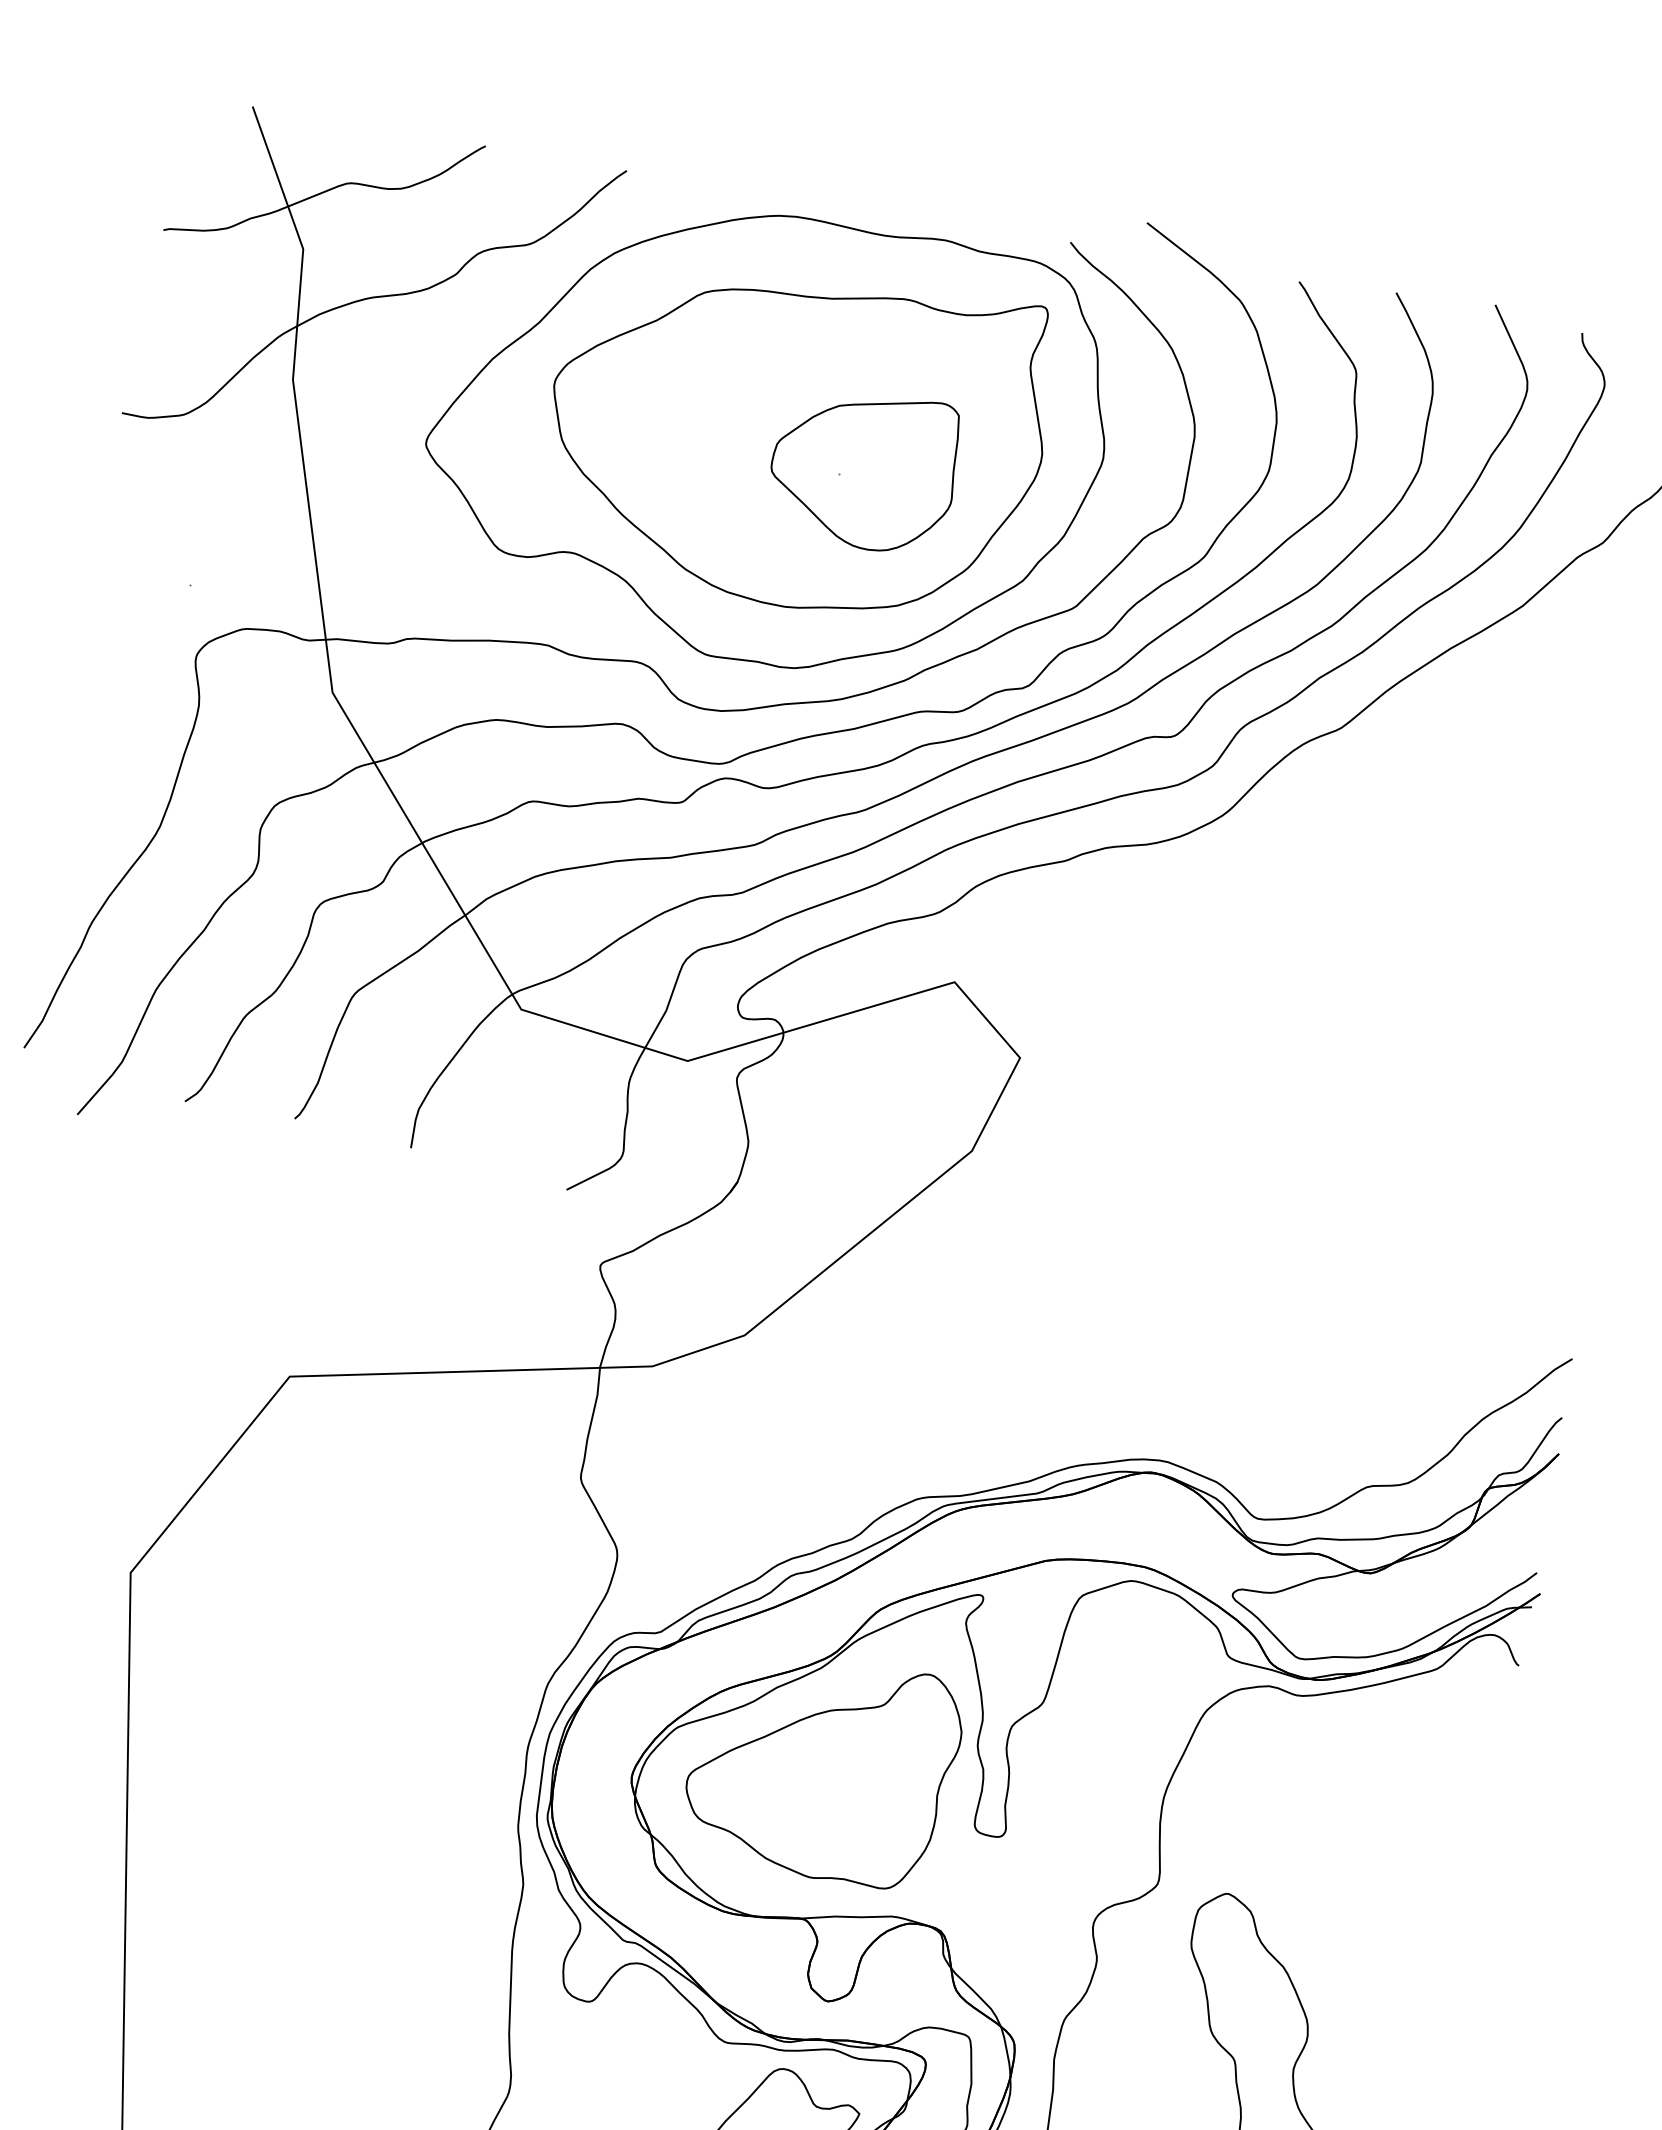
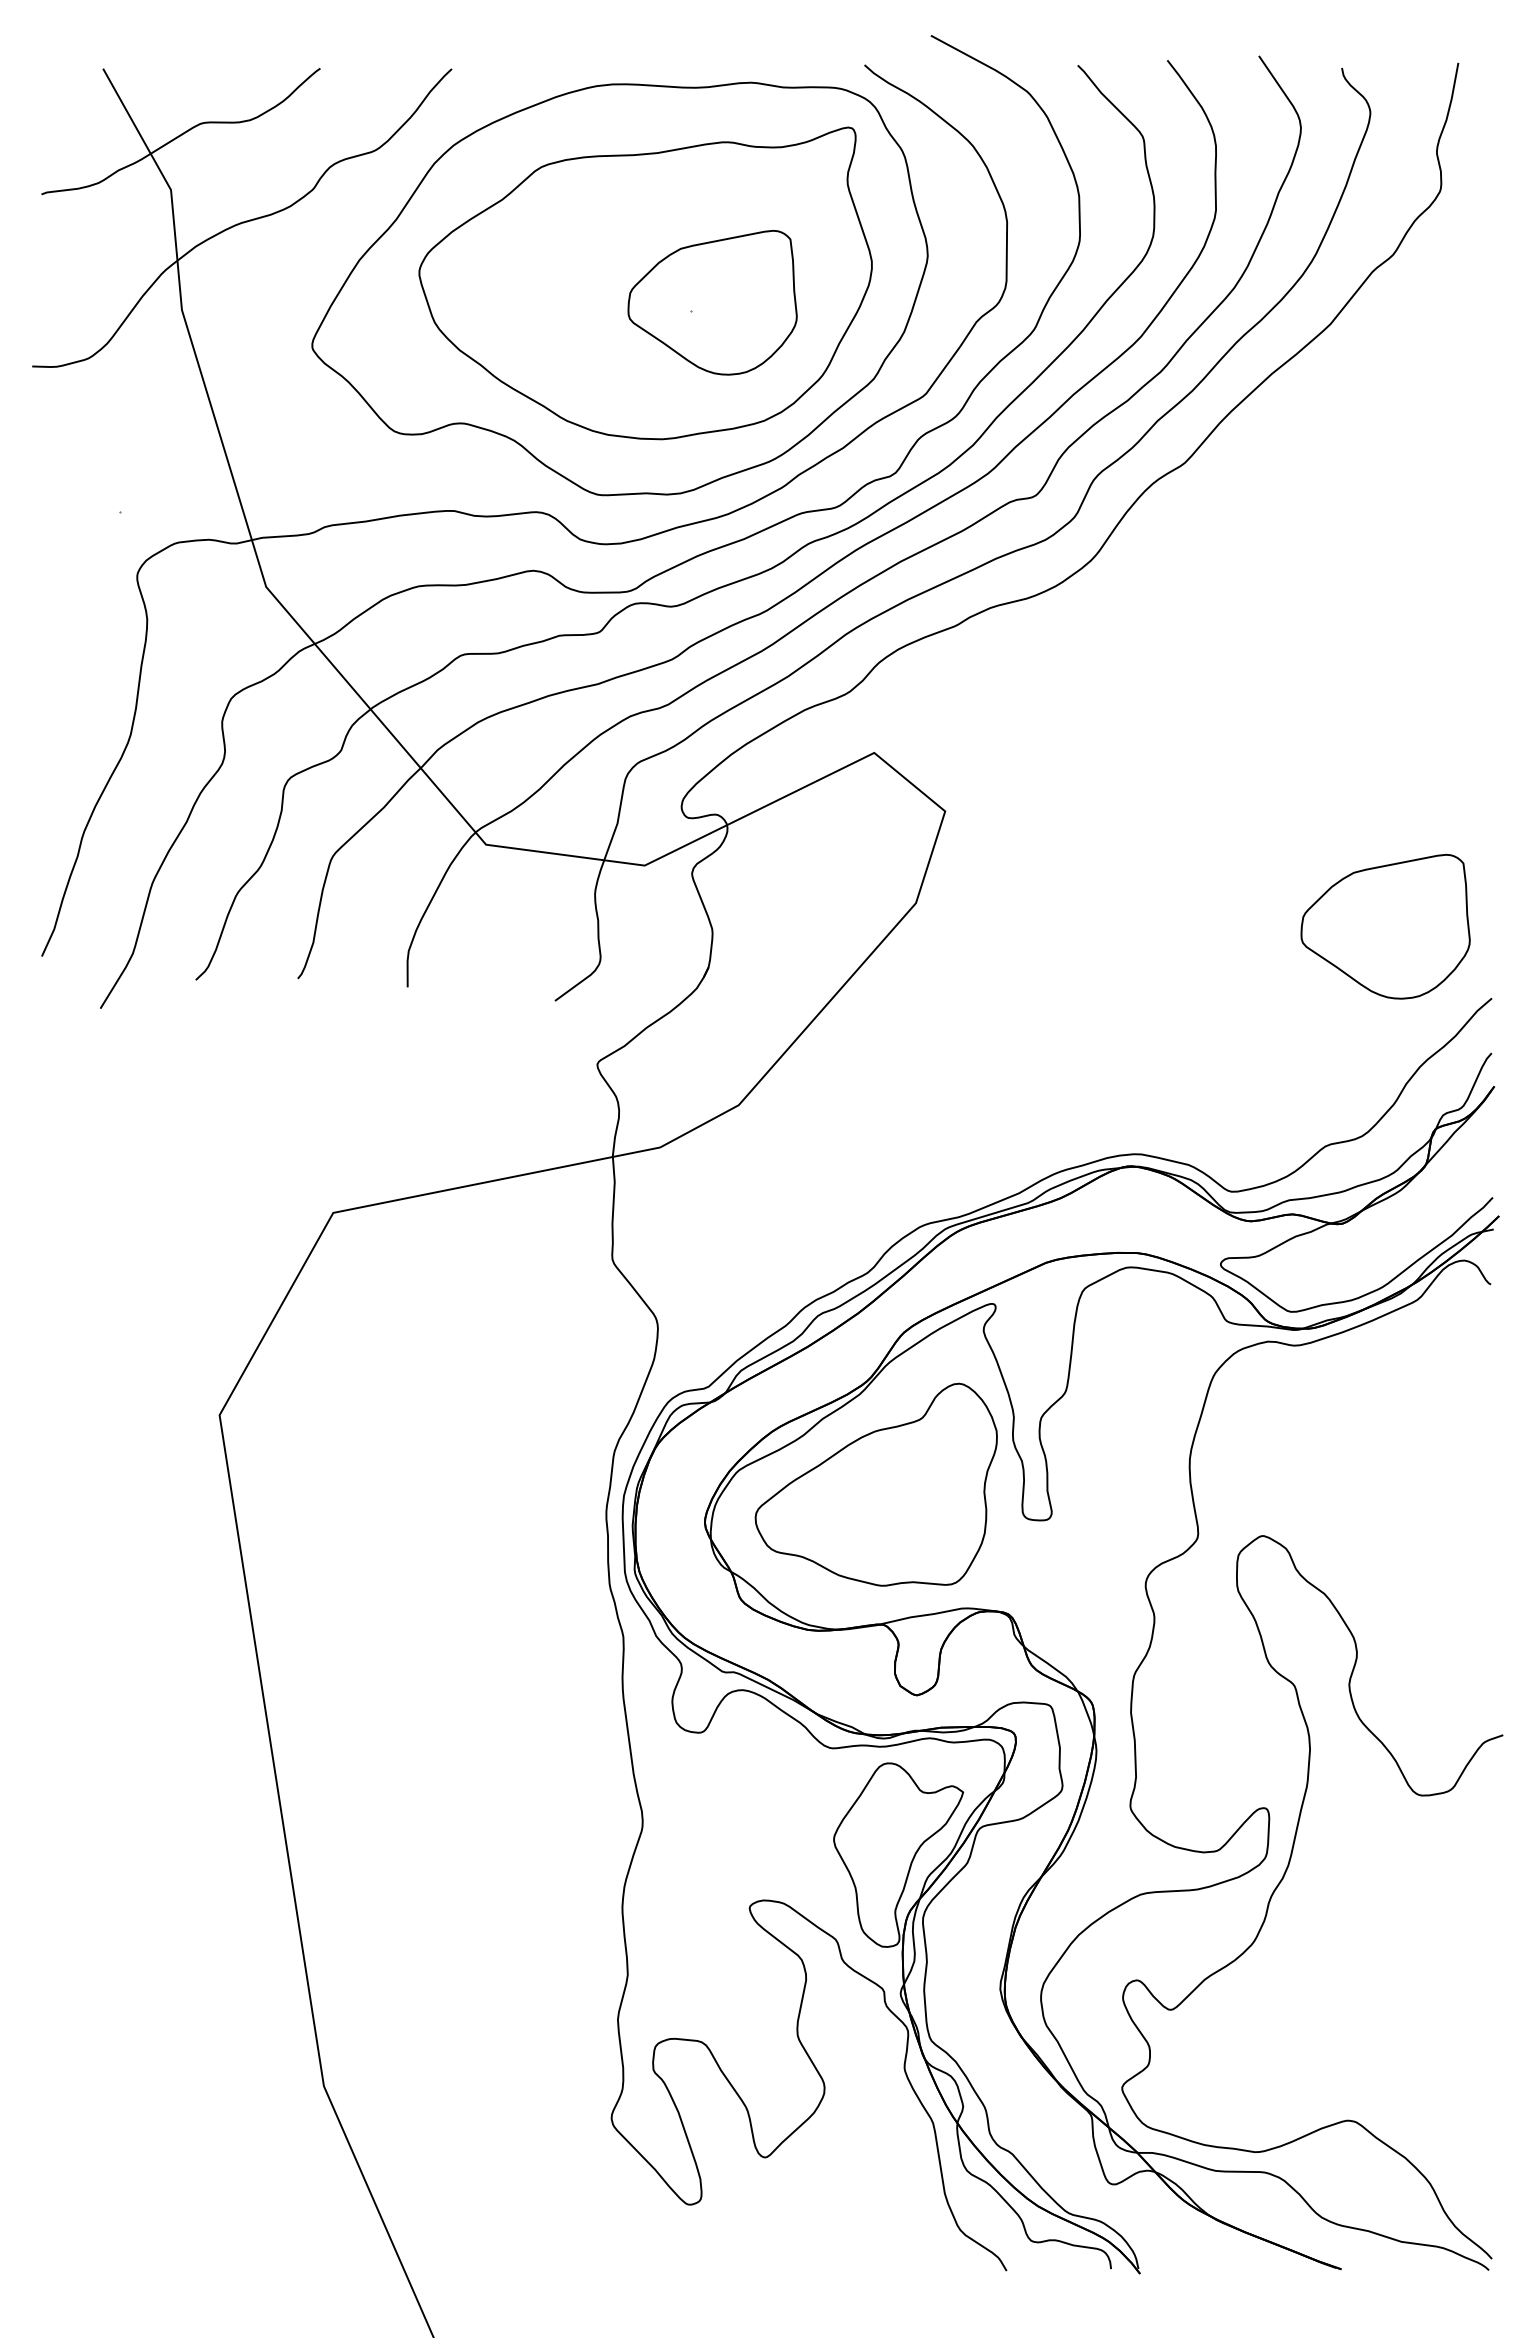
part: (1471, 1262) -> (1385, 926), added

